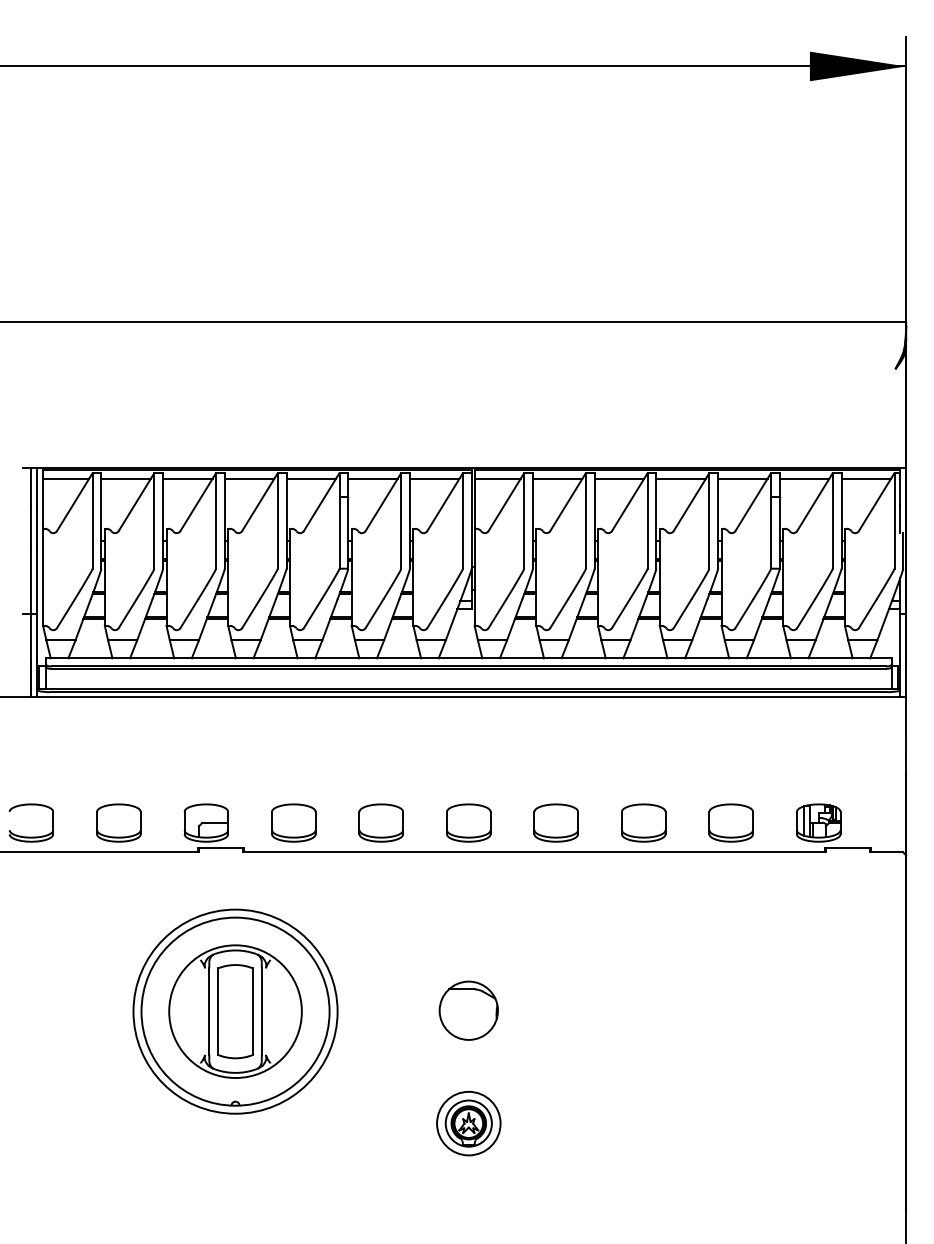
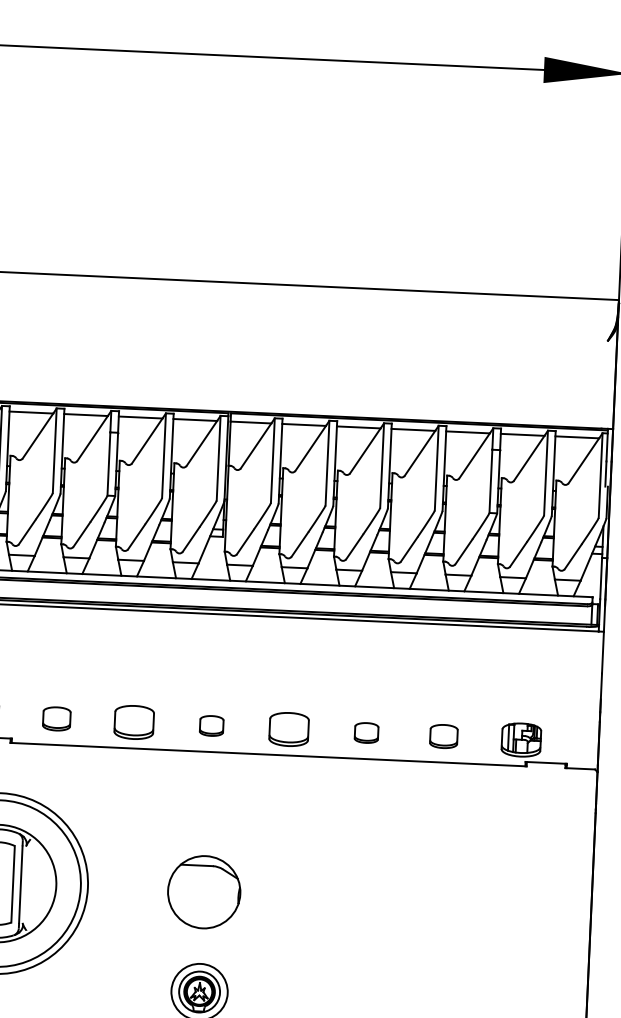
part: (293, 822) -> (56, 718), size x0.7
part: (468, 822) -> (211, 725), size x0.6
part: (643, 822) -> (366, 732), size x0.6
part: (730, 822) -> (443, 736), size x0.7
part: (468, 1010) -> (203, 891), size x1.4

